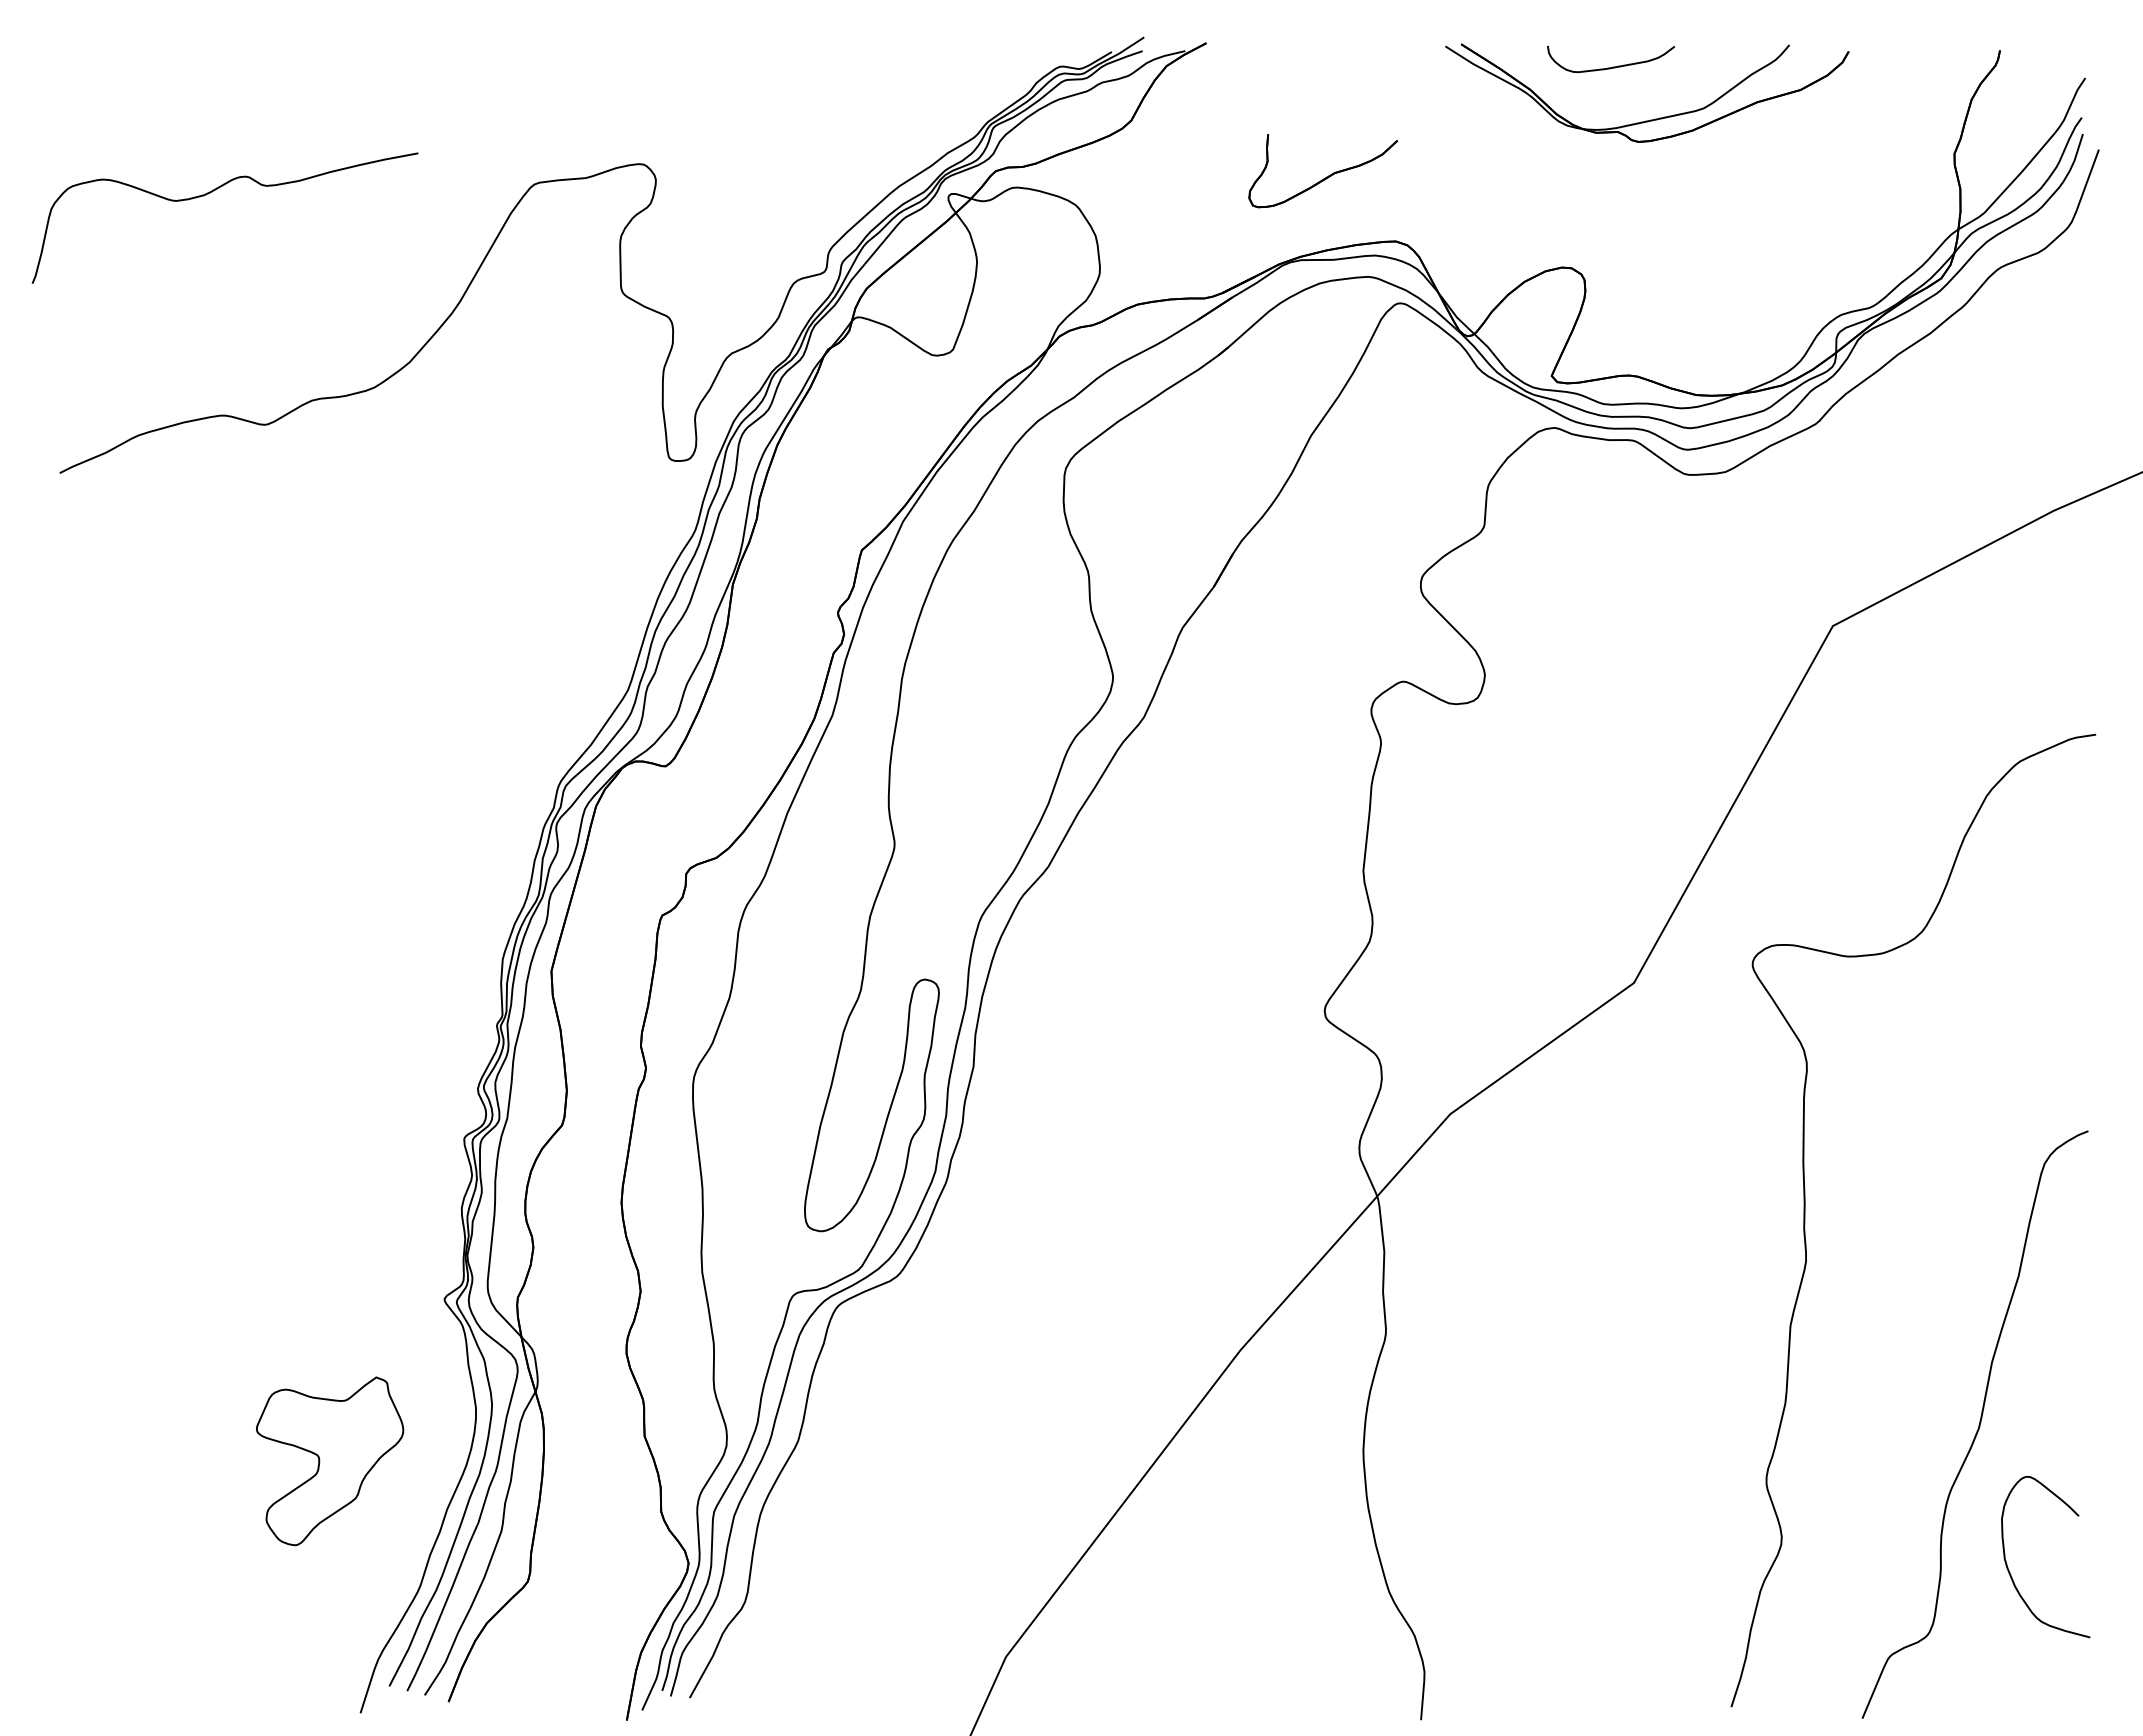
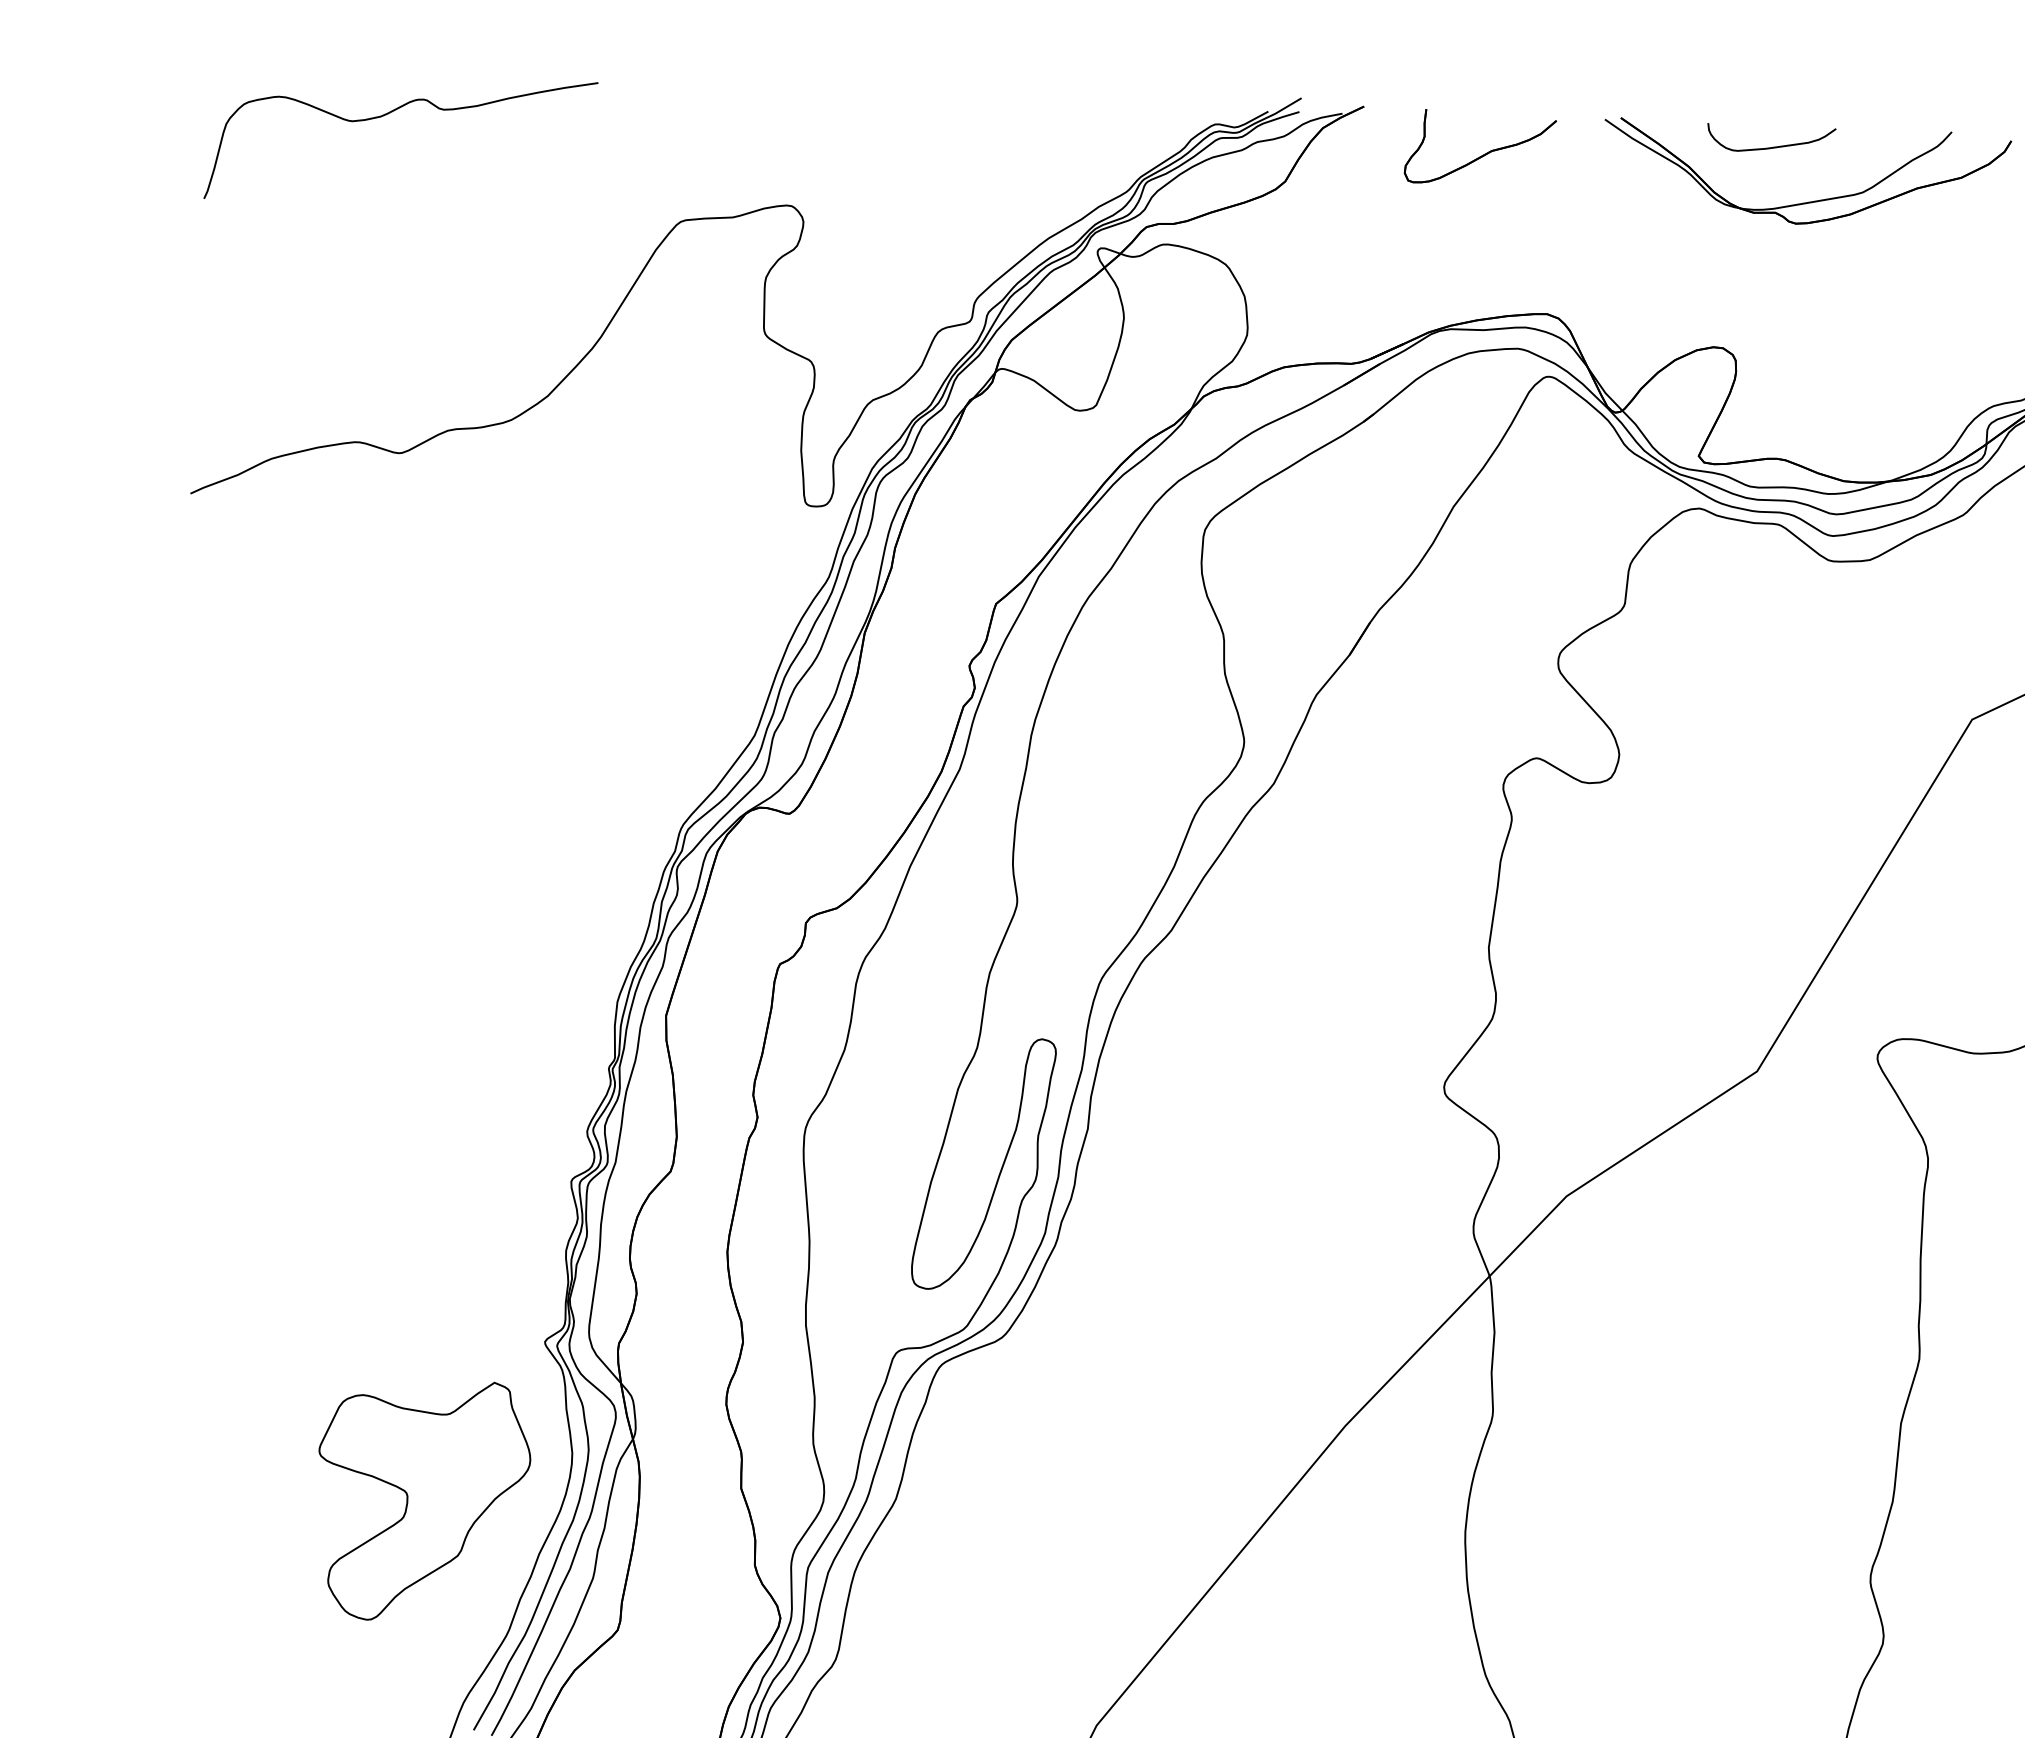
part: (1323, 171) -> (1480, 148), moved
curve: (212, 192) -> (389, 114), moved
part: (329, 1461) -> (422, 1501), size x1.43

